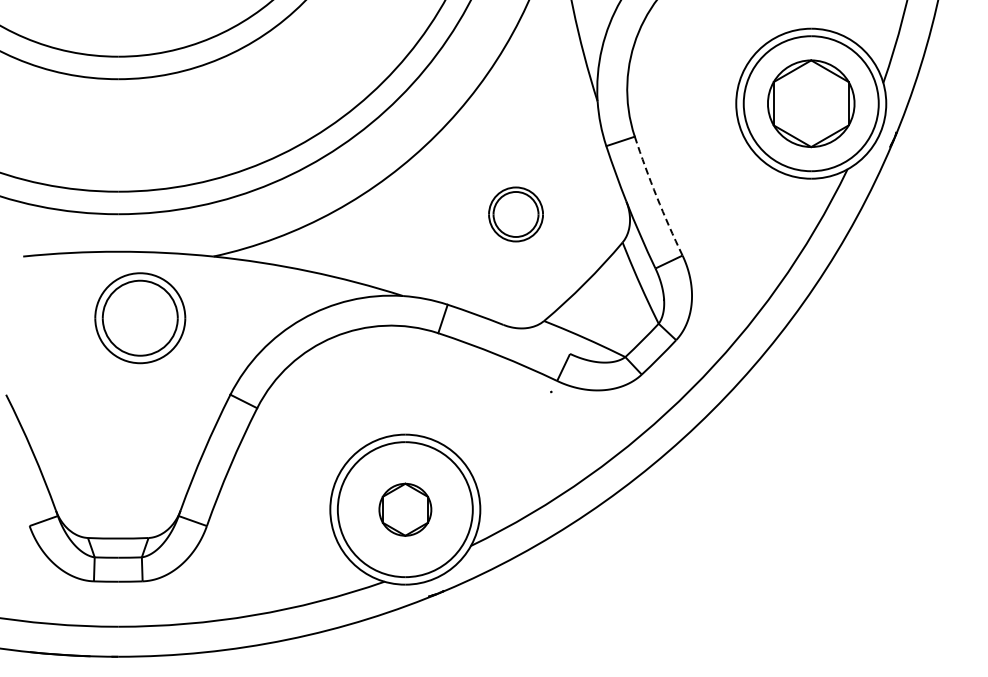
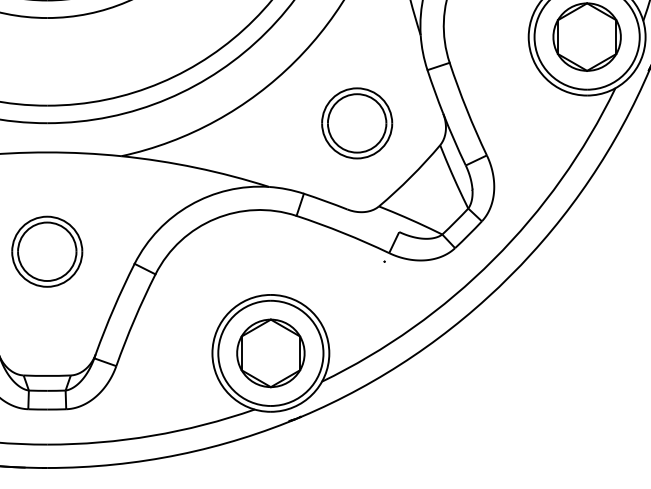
arc: (656, 196) -> (466, 109), dashed -> solid
part: (515, 214) -> (356, 123), size x1.67
part: (140, 318) -> (47, 251), moved
part: (405, 509) -> (271, 353), size x1.67

